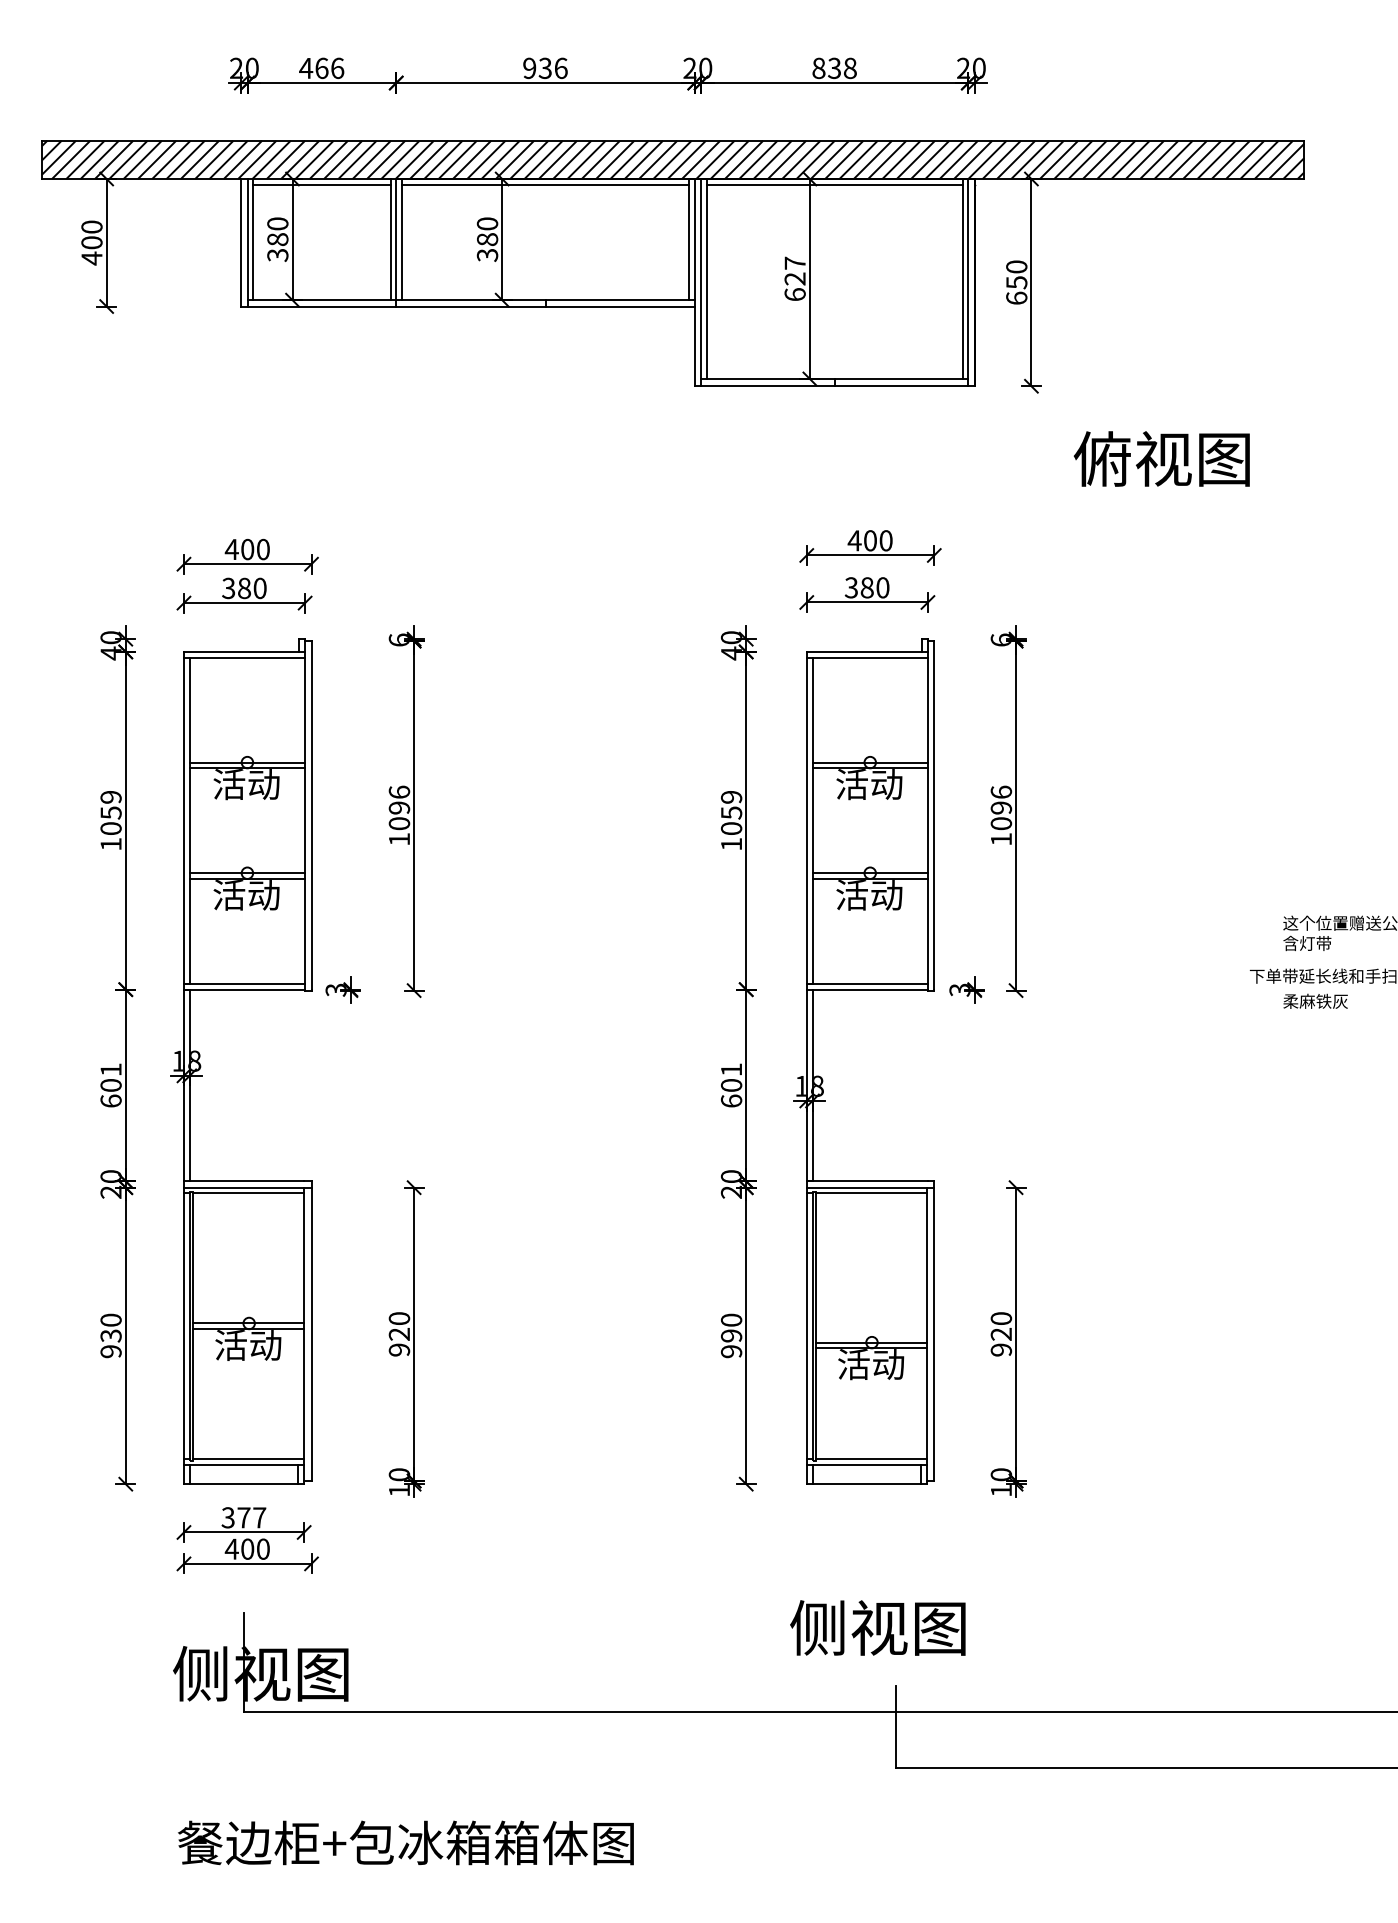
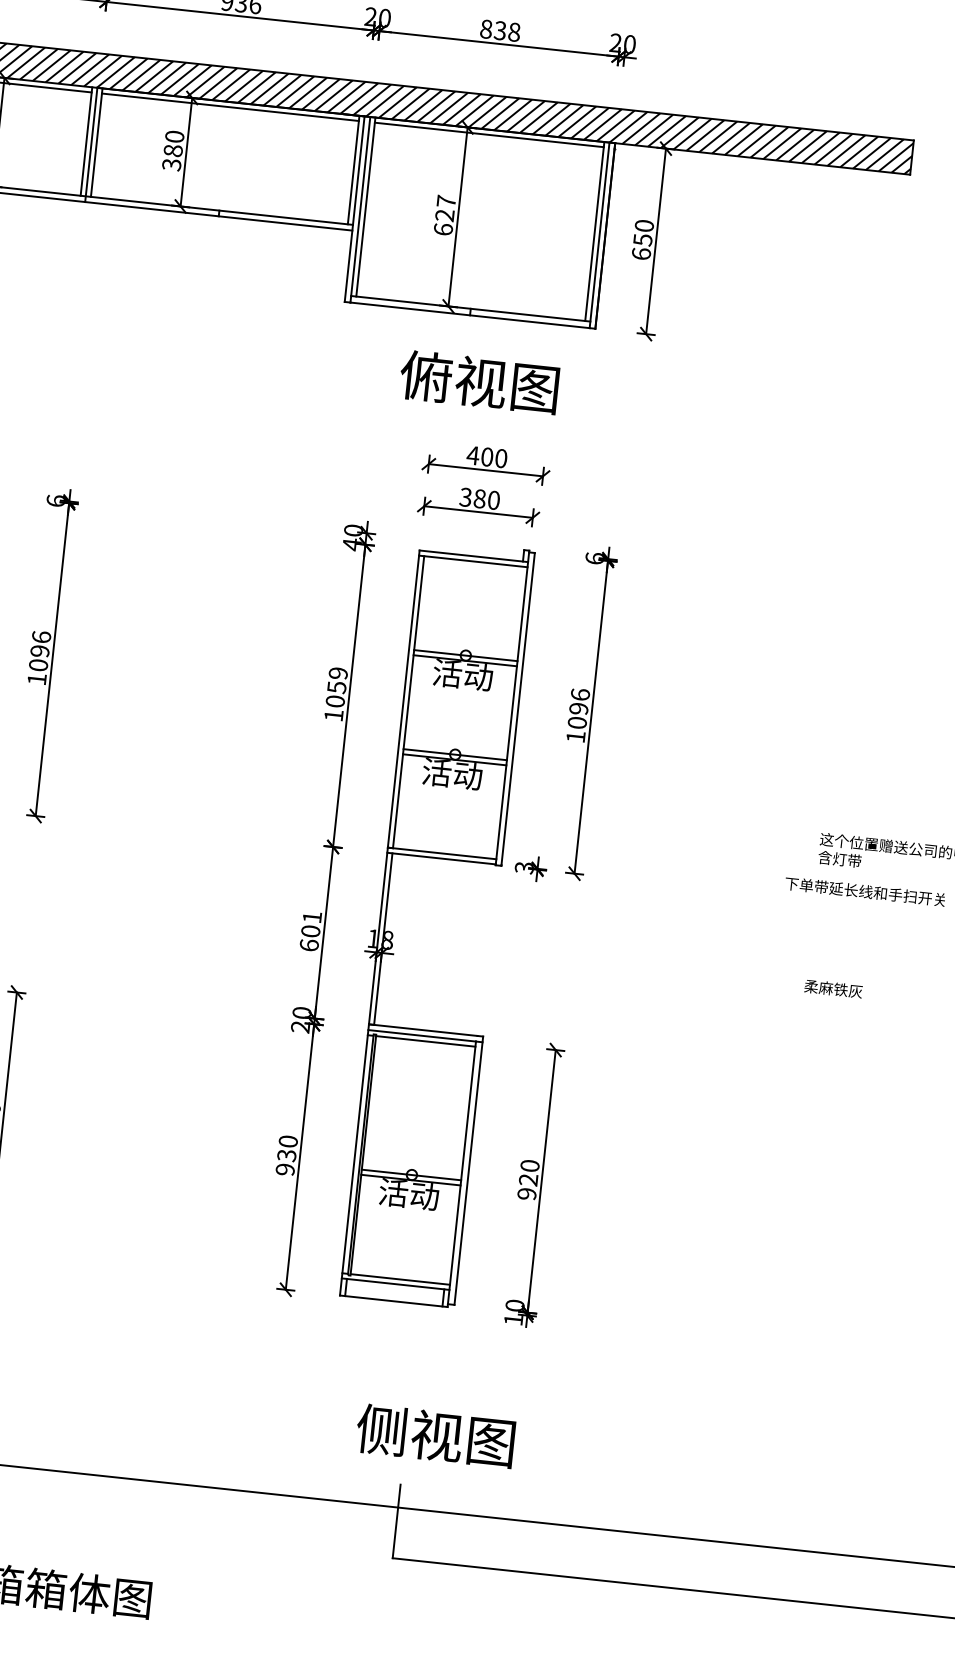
text: (1161, 458) -> (479, 381), moved
text: (1315, 1000) -> (833, 988), moved
text: (731, 1335) -> (286, 1155), 990 -> 930
text: (877, 1627) -> (435, 1435), moved

